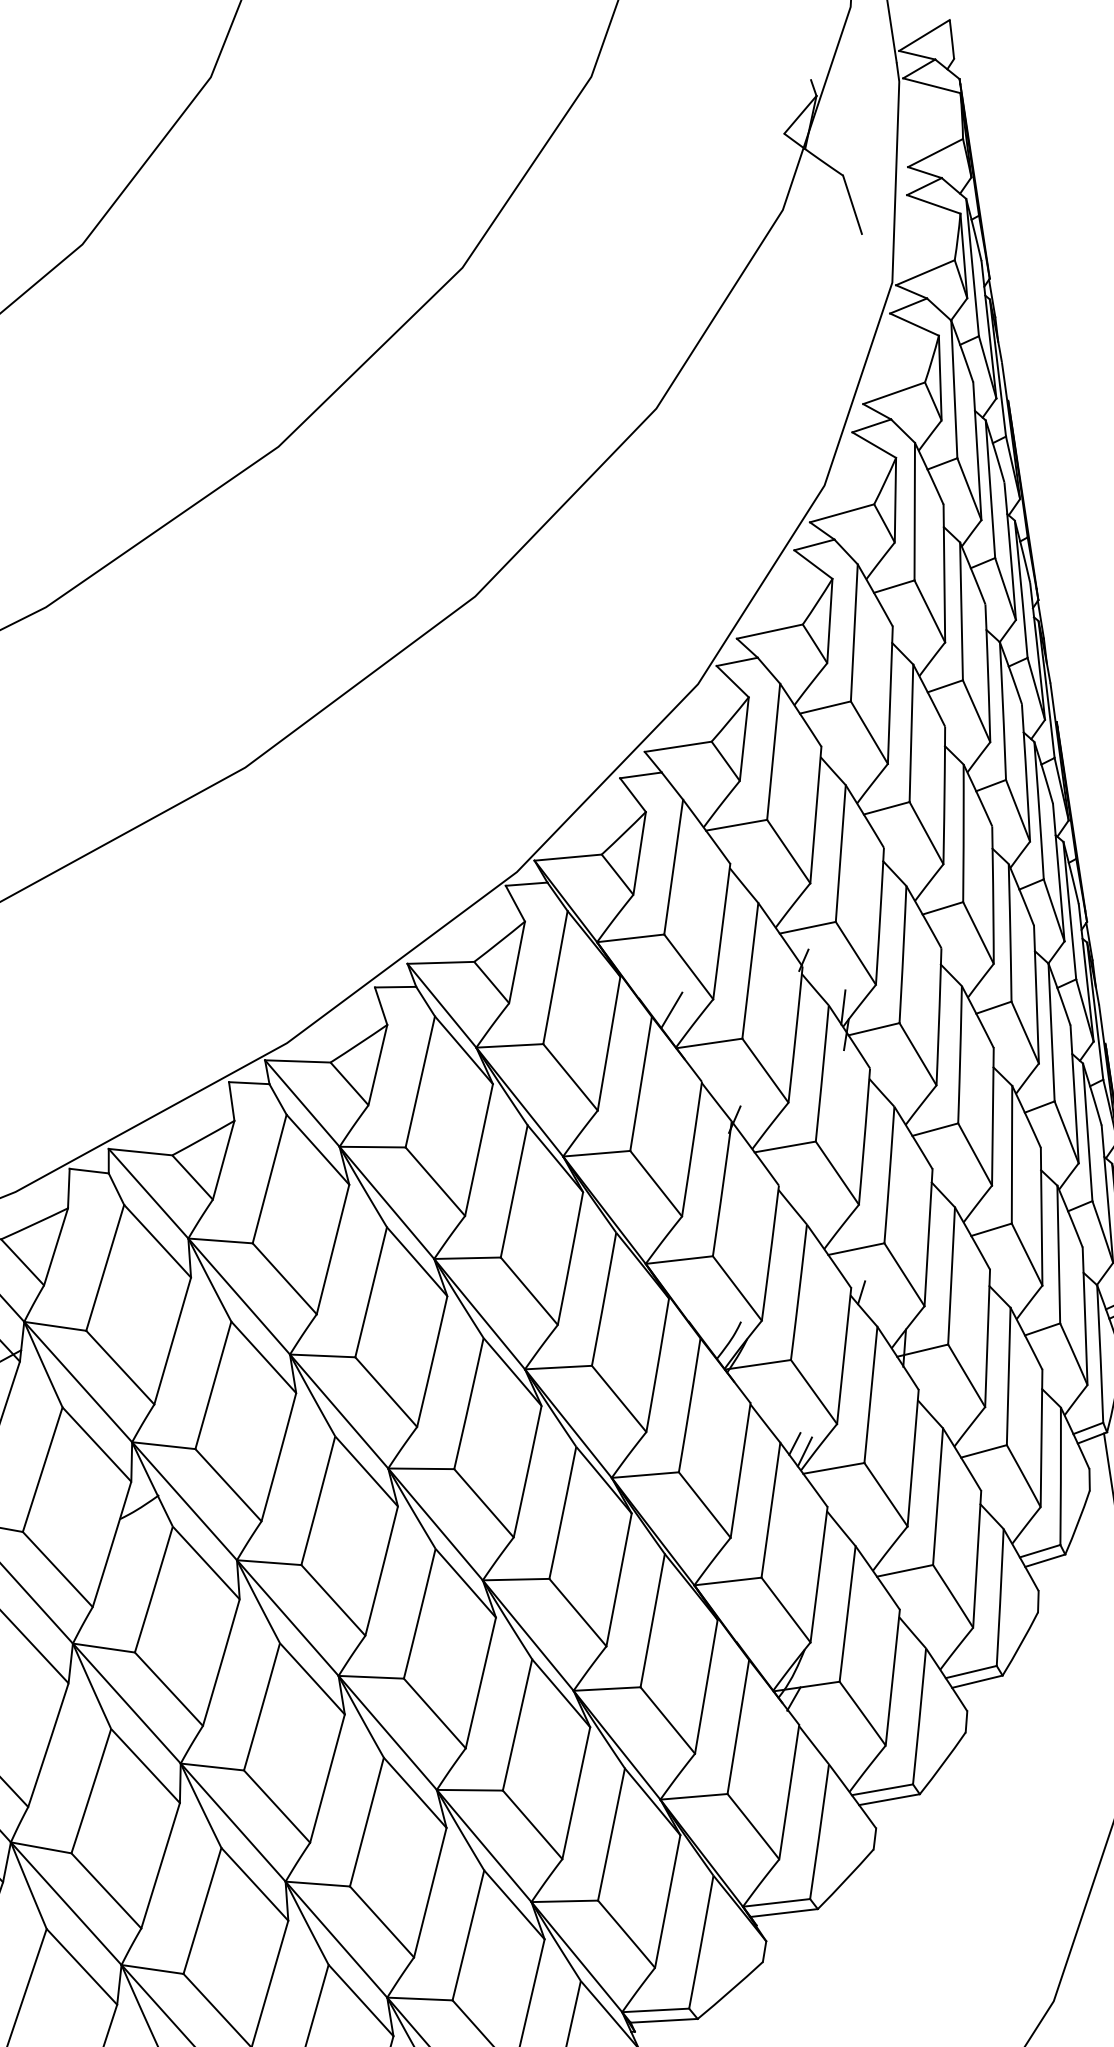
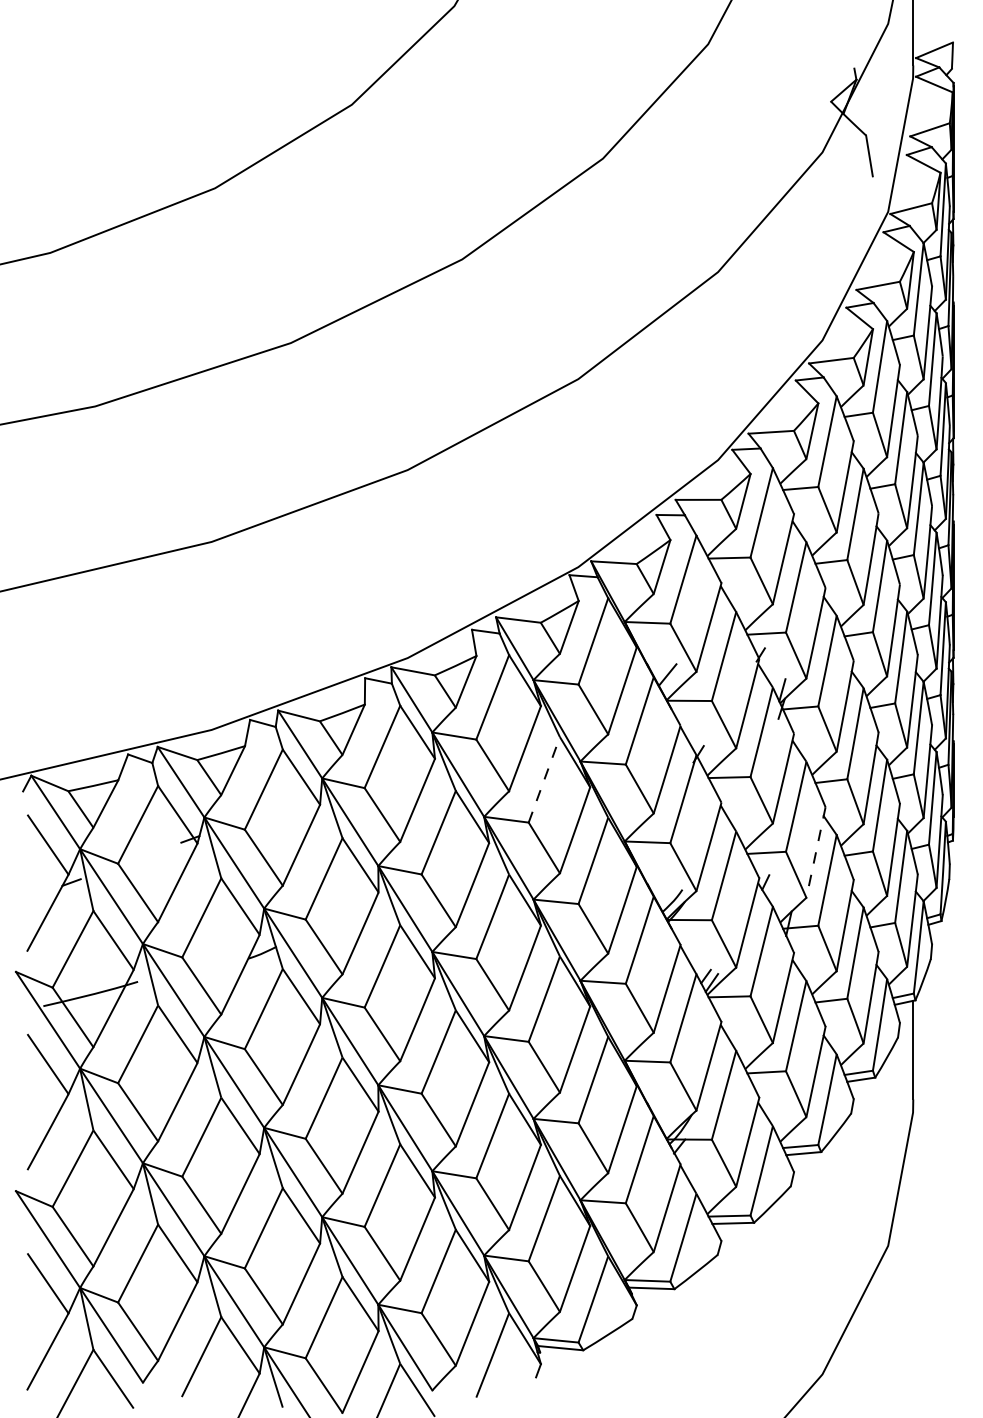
line: (514, 1190) -> (544, 779), solid -> dashed
line: (928, 1239) -> (815, 853), solid -> dashed

